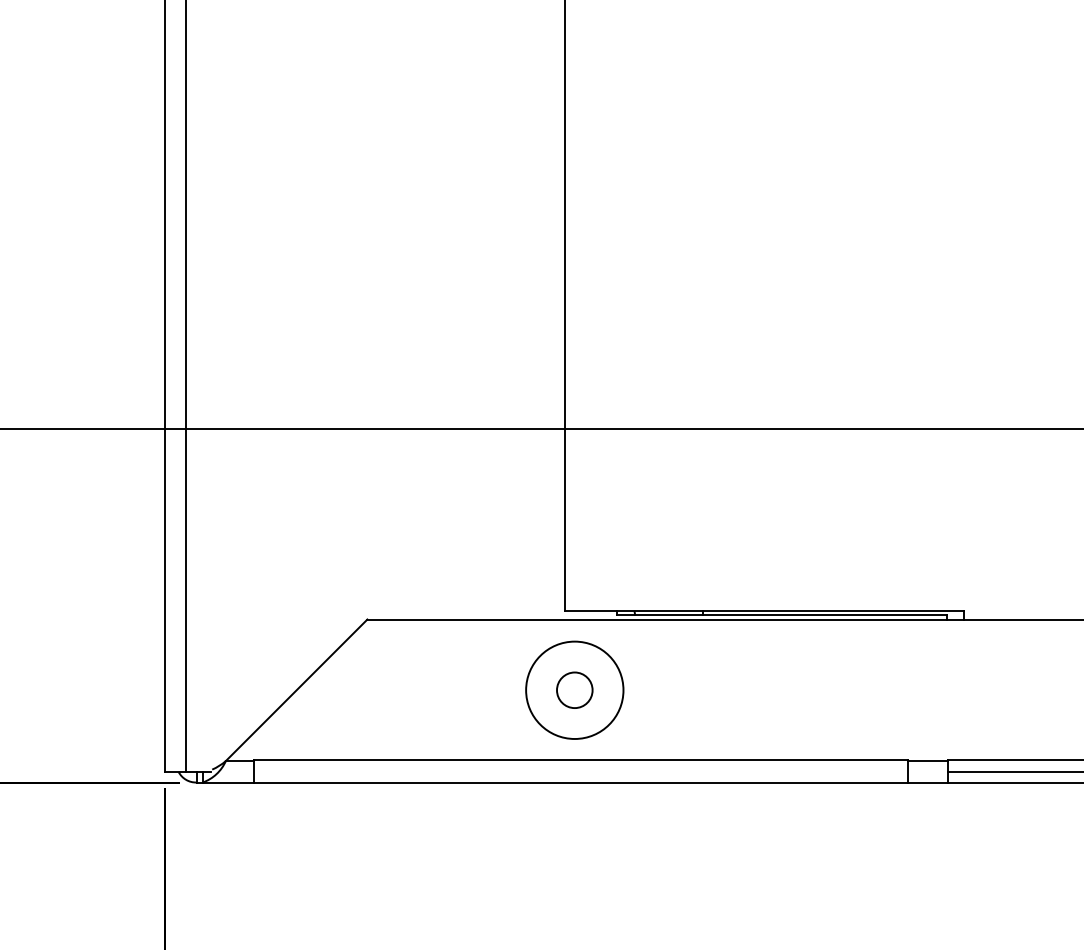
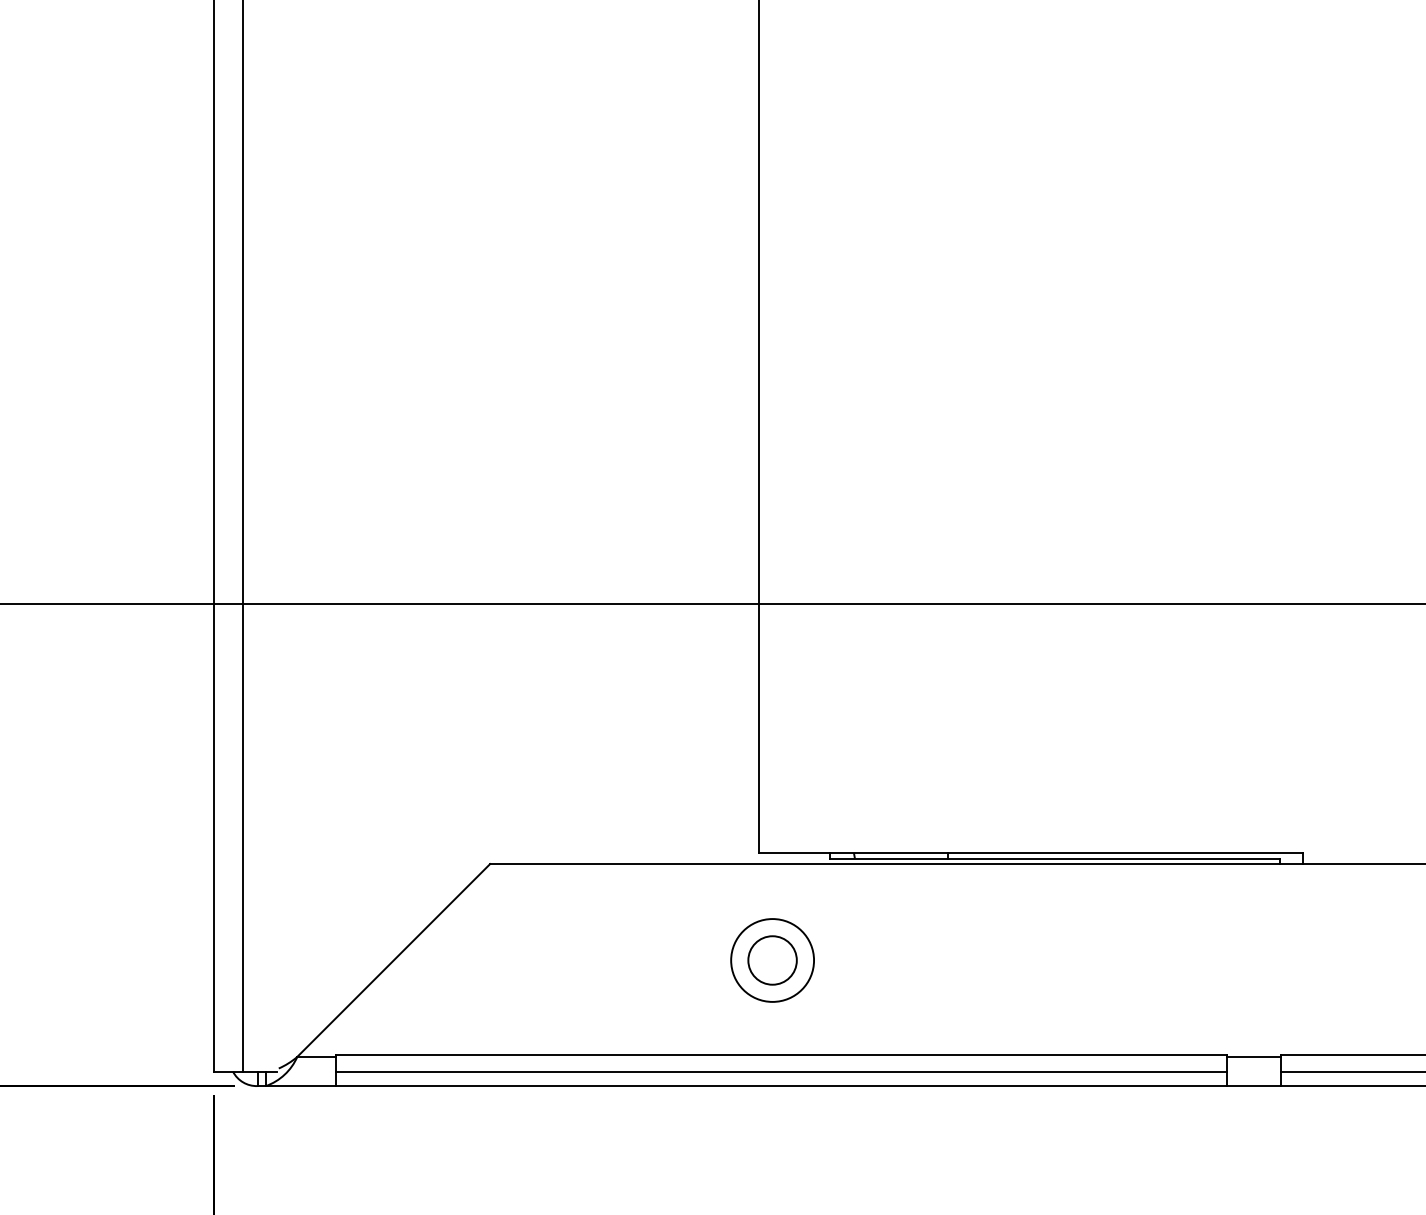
circle: (574, 689) -> (772, 959), size x0.62
line: (581, 771) -> (781, 1071), added

